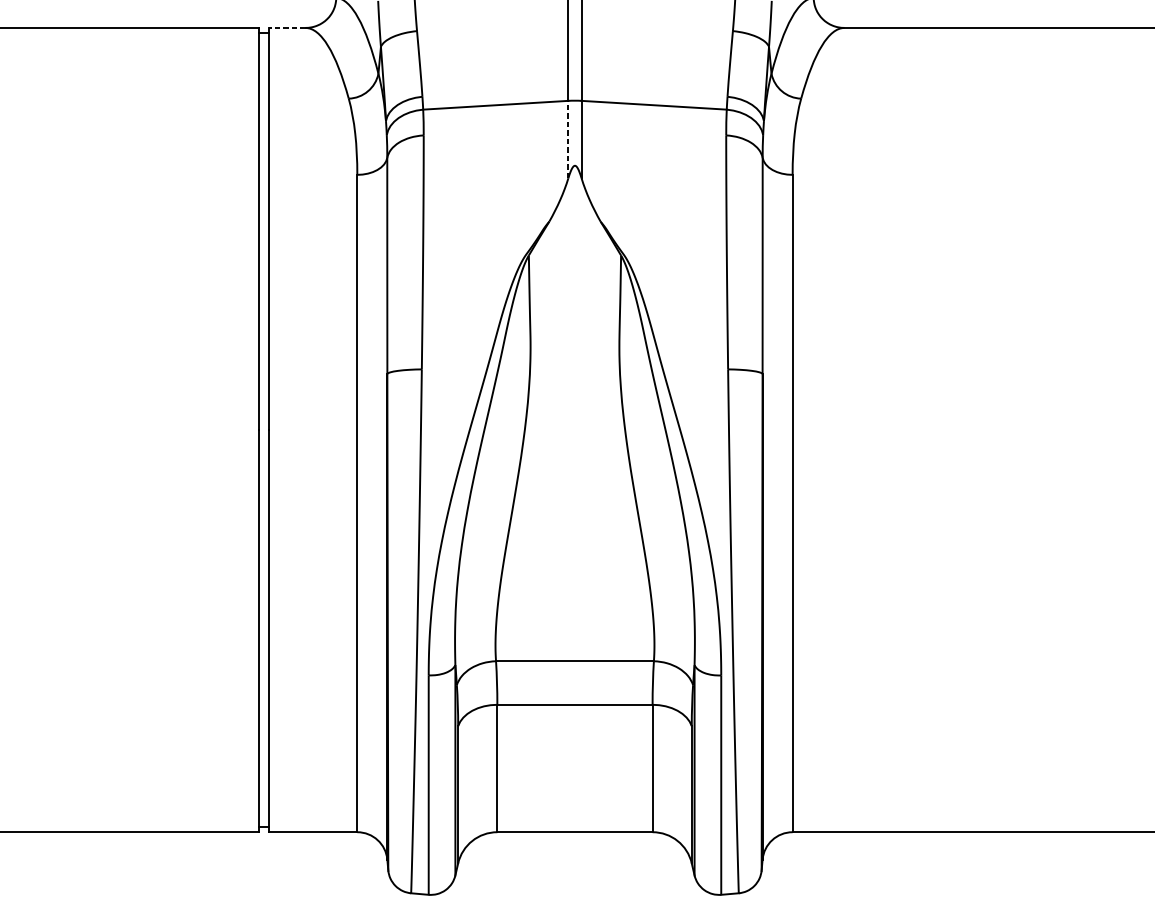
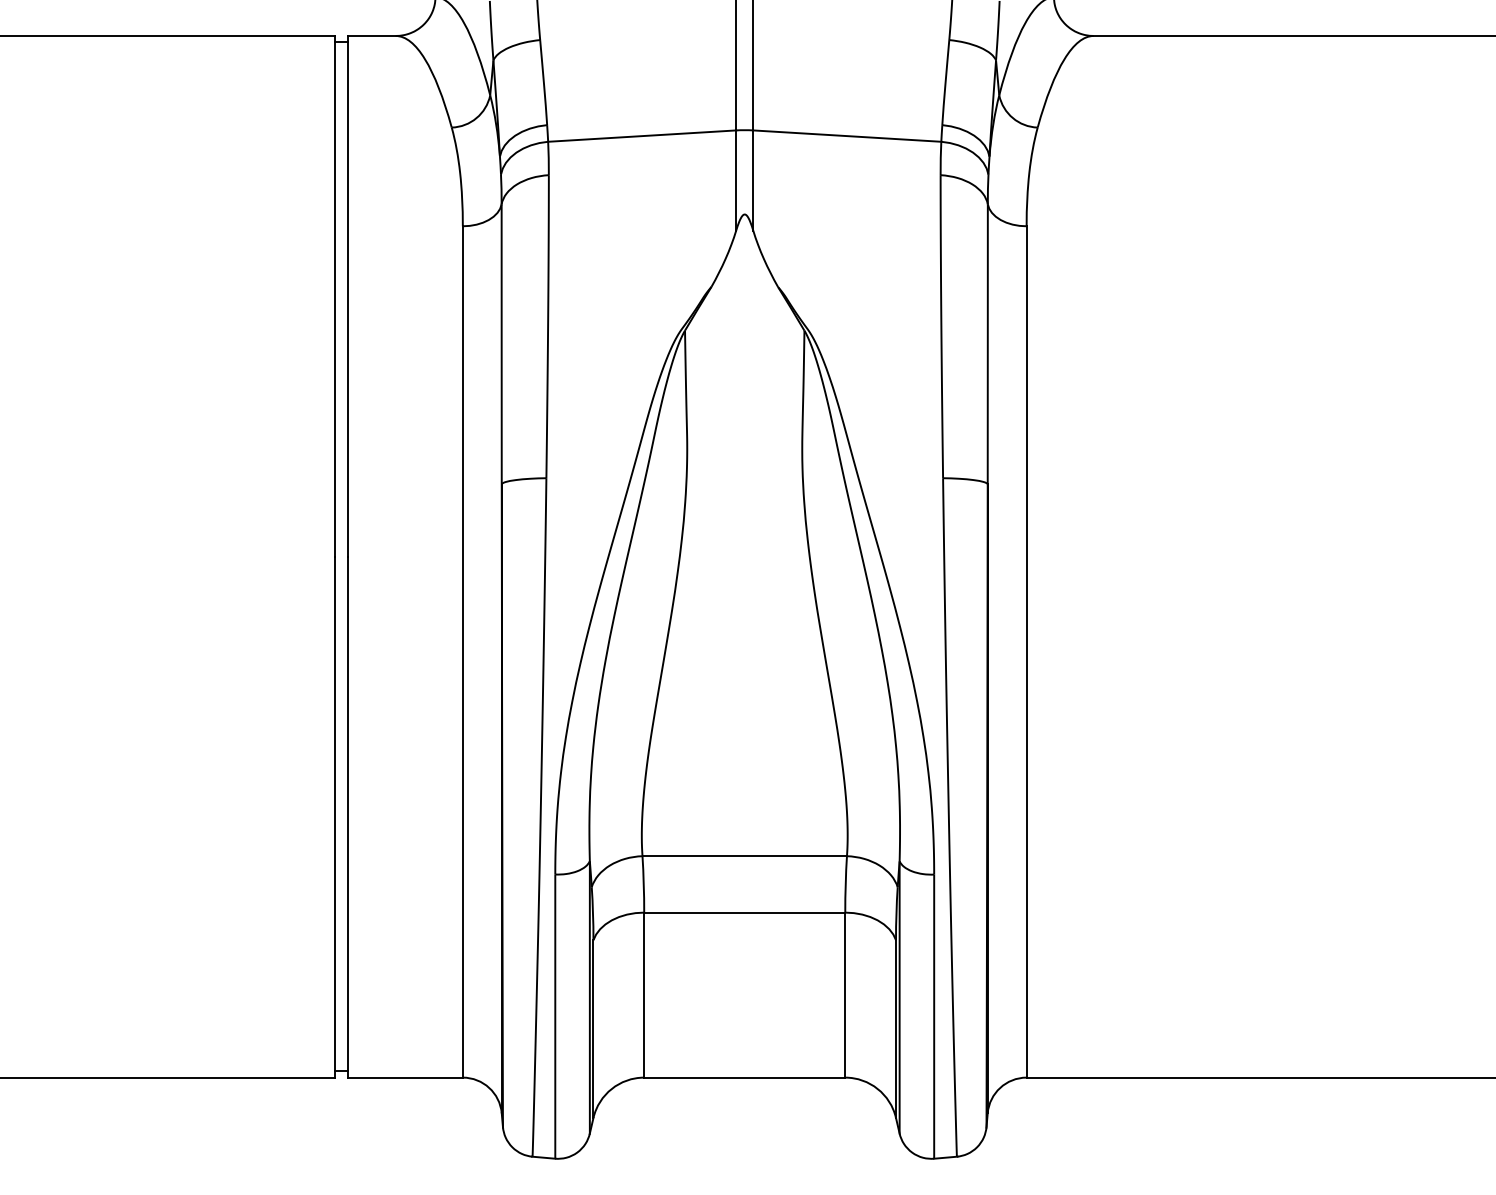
line: (287, 27) -> (372, 35), dashed -> solid
line: (568, 139) -> (736, 180), dashed -> solid

